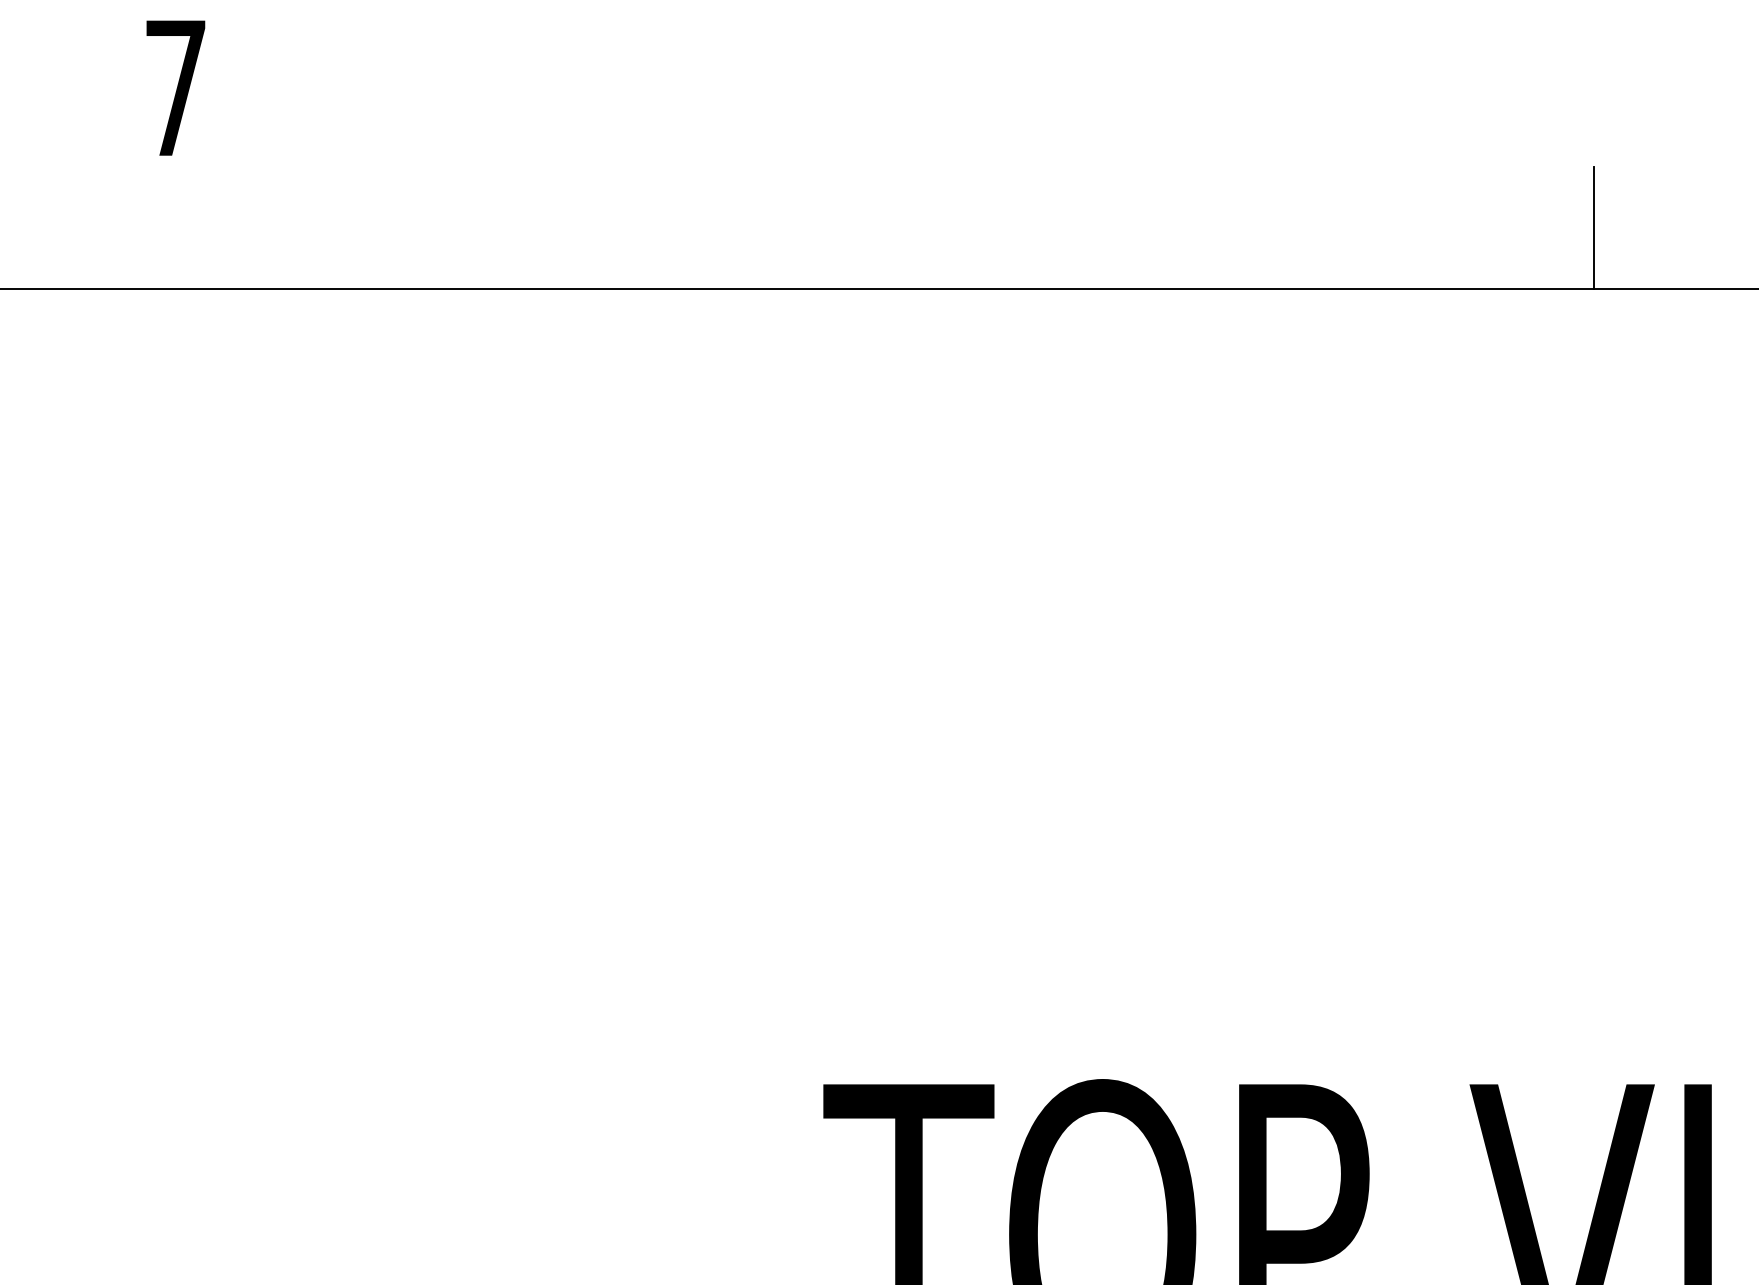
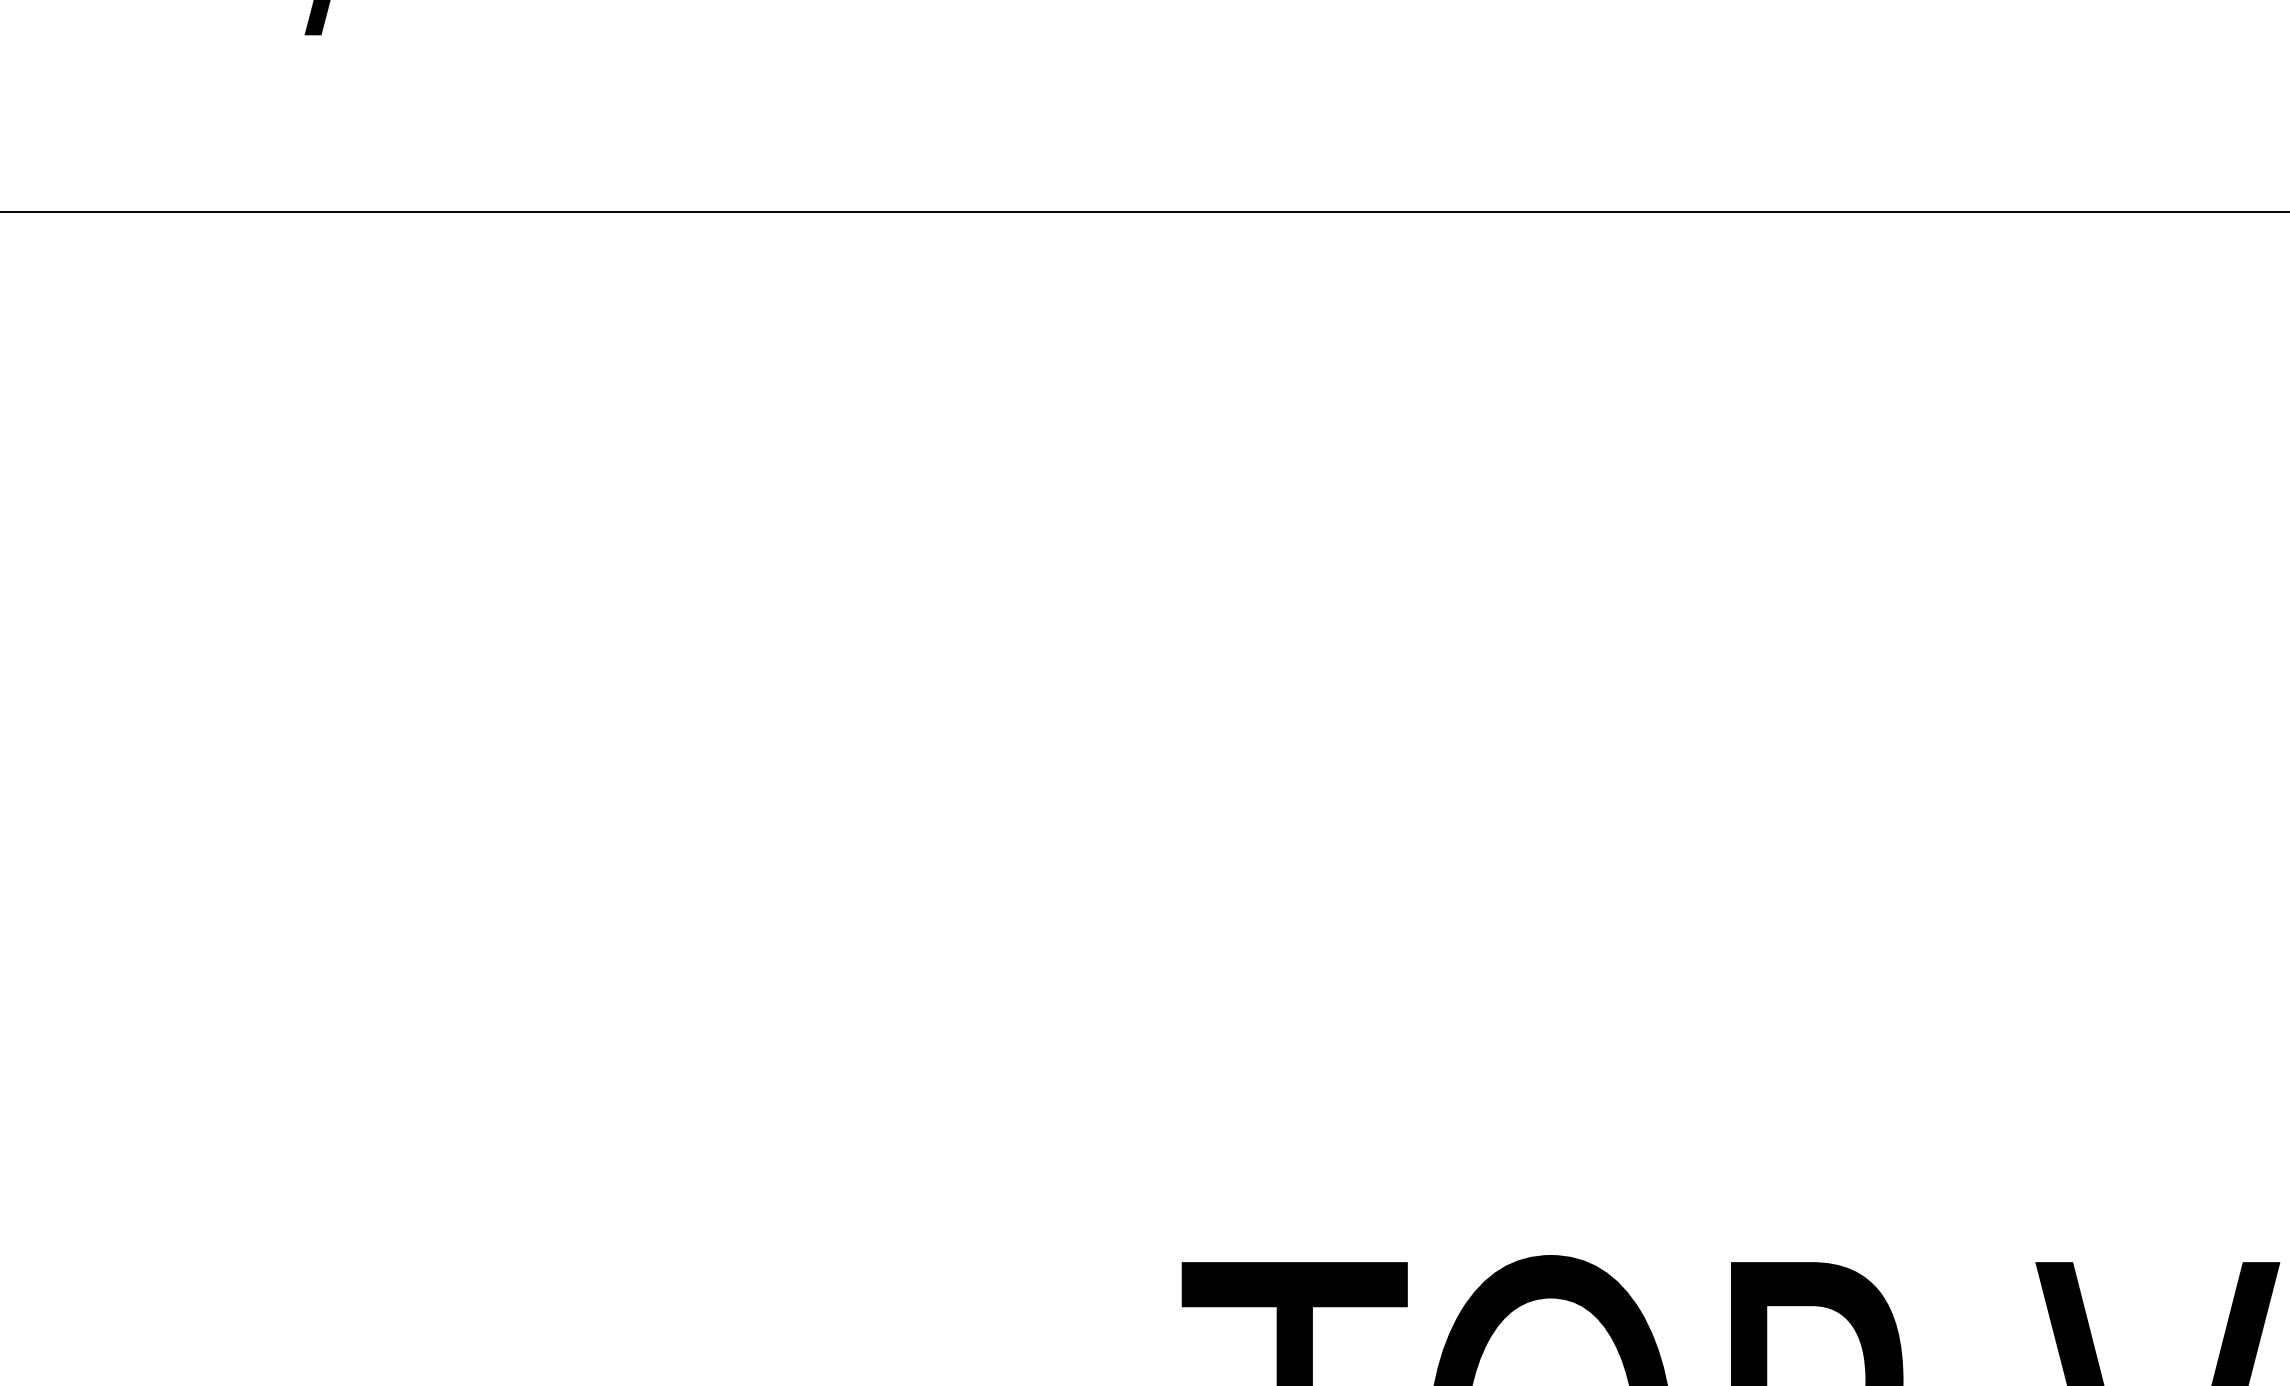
line: (1593, 228) -> (2199, 131), removed

